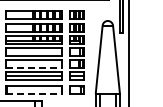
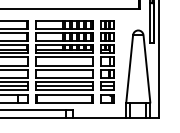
line: (34, 67) -> (64, 77), dashed -> solid
line: (34, 93) -> (64, 103), dashed -> solid

